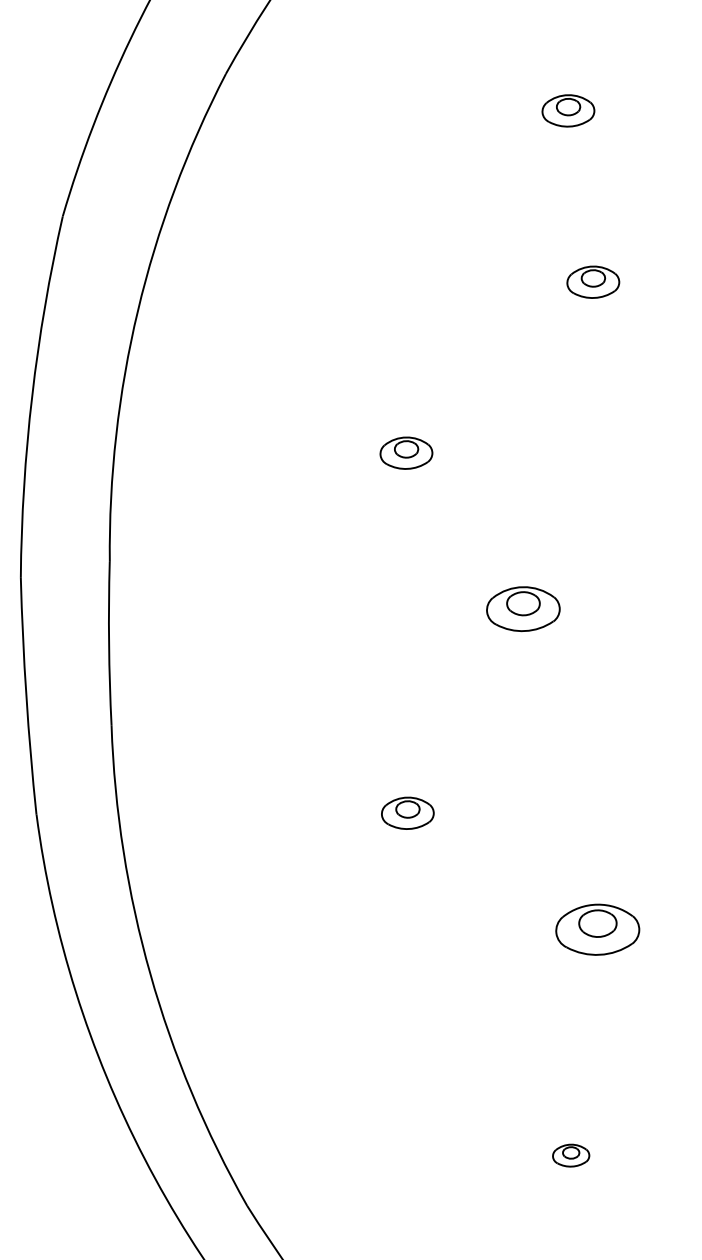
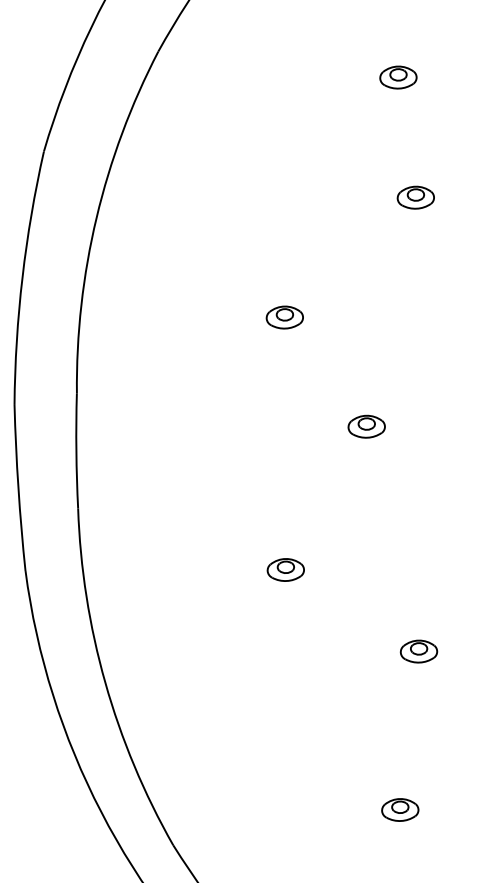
part: (522, 608) -> (366, 426), size x0.71
part: (597, 929) -> (418, 651), size x0.62
part: (571, 1154) -> (400, 809), size x1.43

